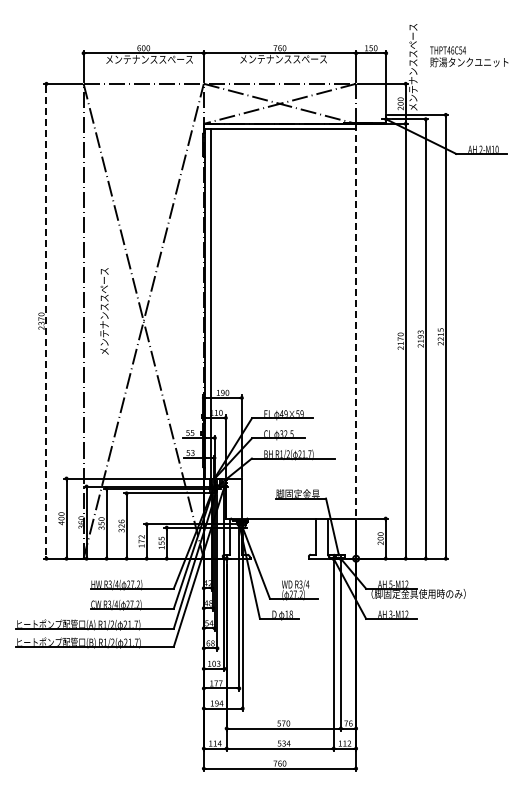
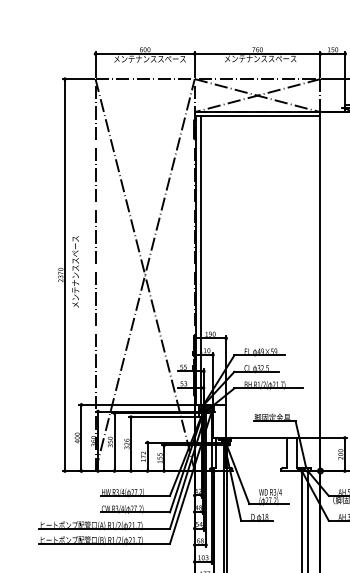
text: (104, 311) -> (75, 271), moved
line: (46, 321) -> (64, 275), dashed -> solid
line: (356, 321) -> (320, 275), dashed -> solid

